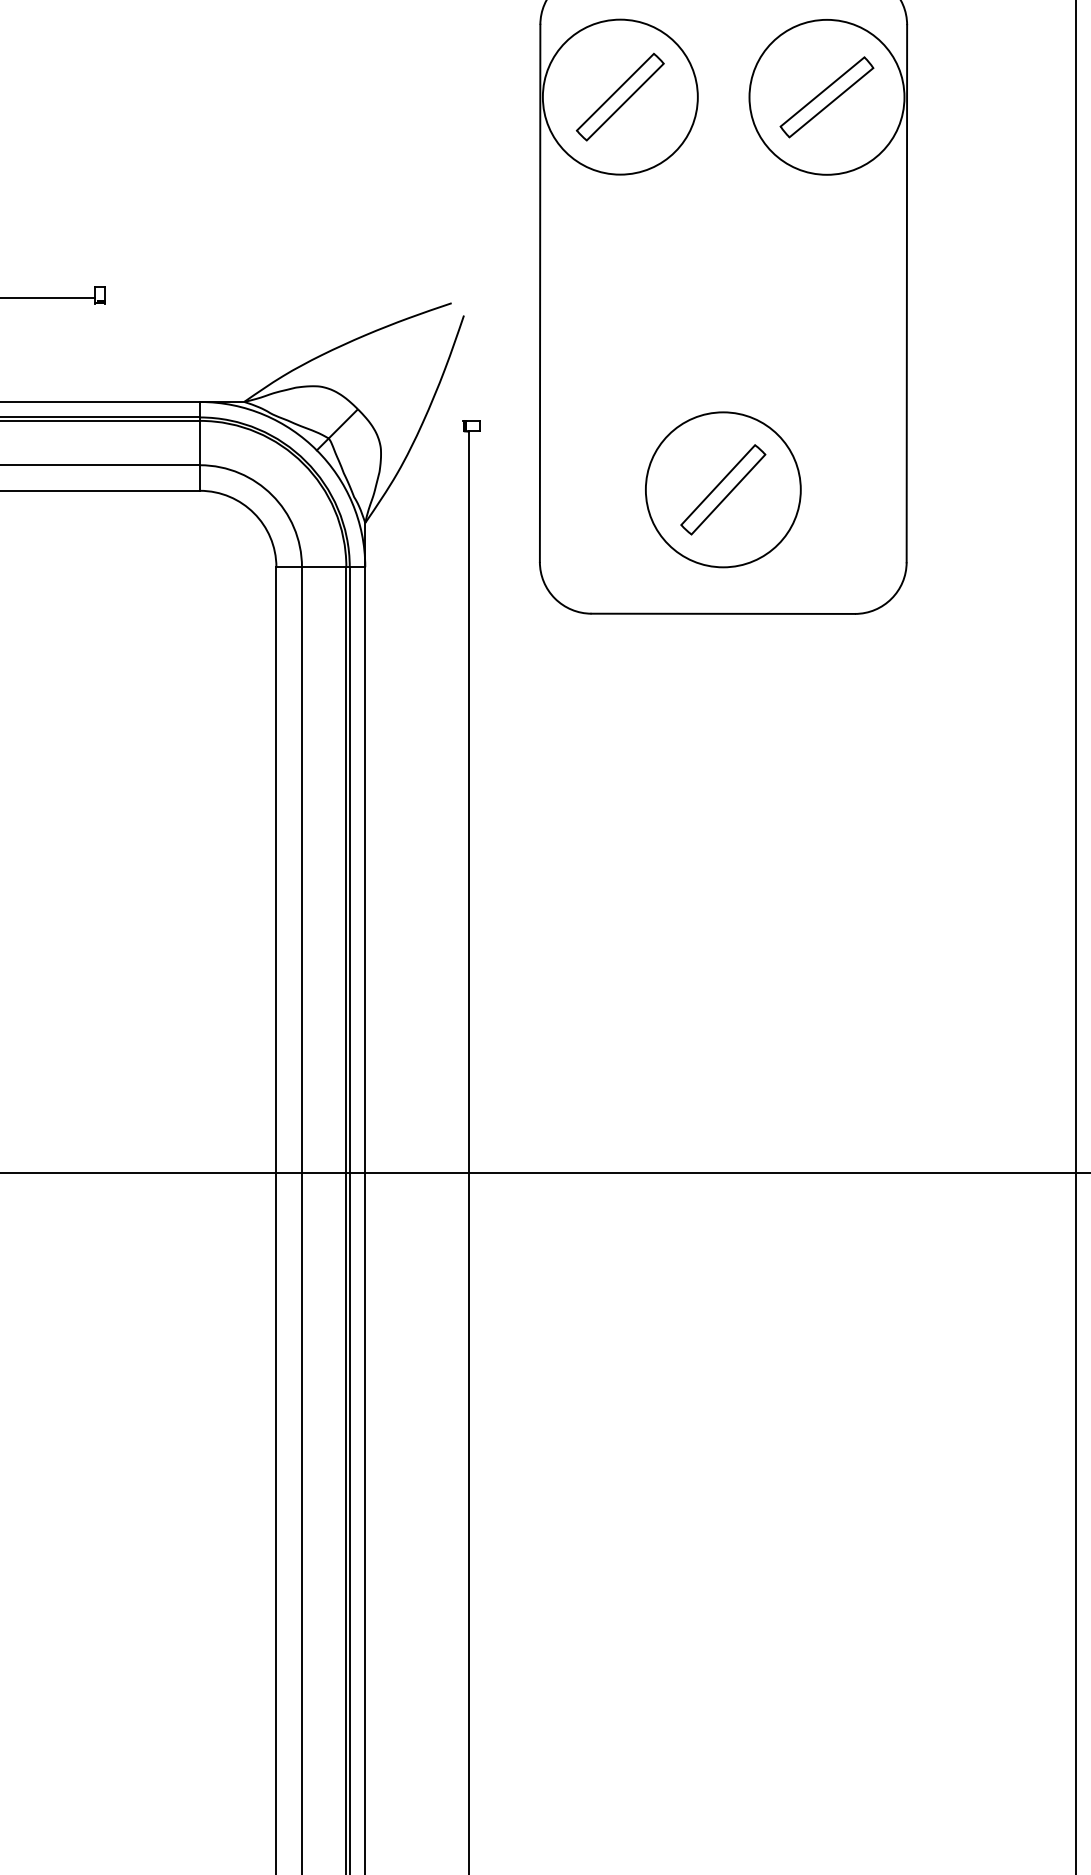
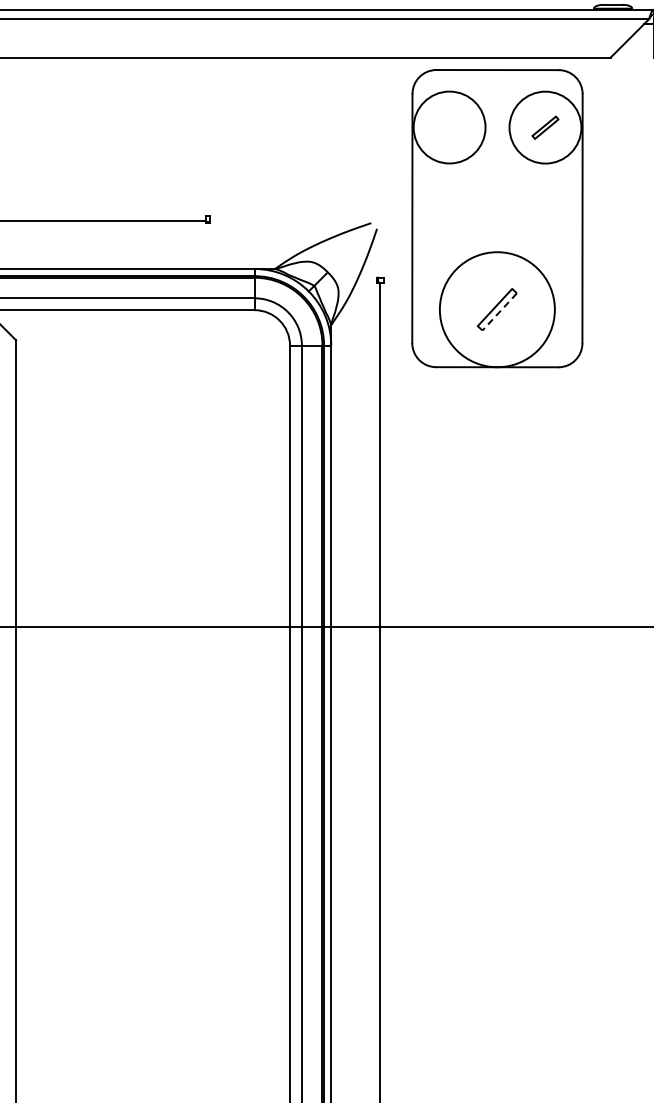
part: (620, 97) -> (449, 127), removed
part: (827, 97) -> (545, 127), size x0.6
circle: (723, 489) -> (497, 309), size x1.6
line: (727, 495) -> (499, 312), solid -> dashed

